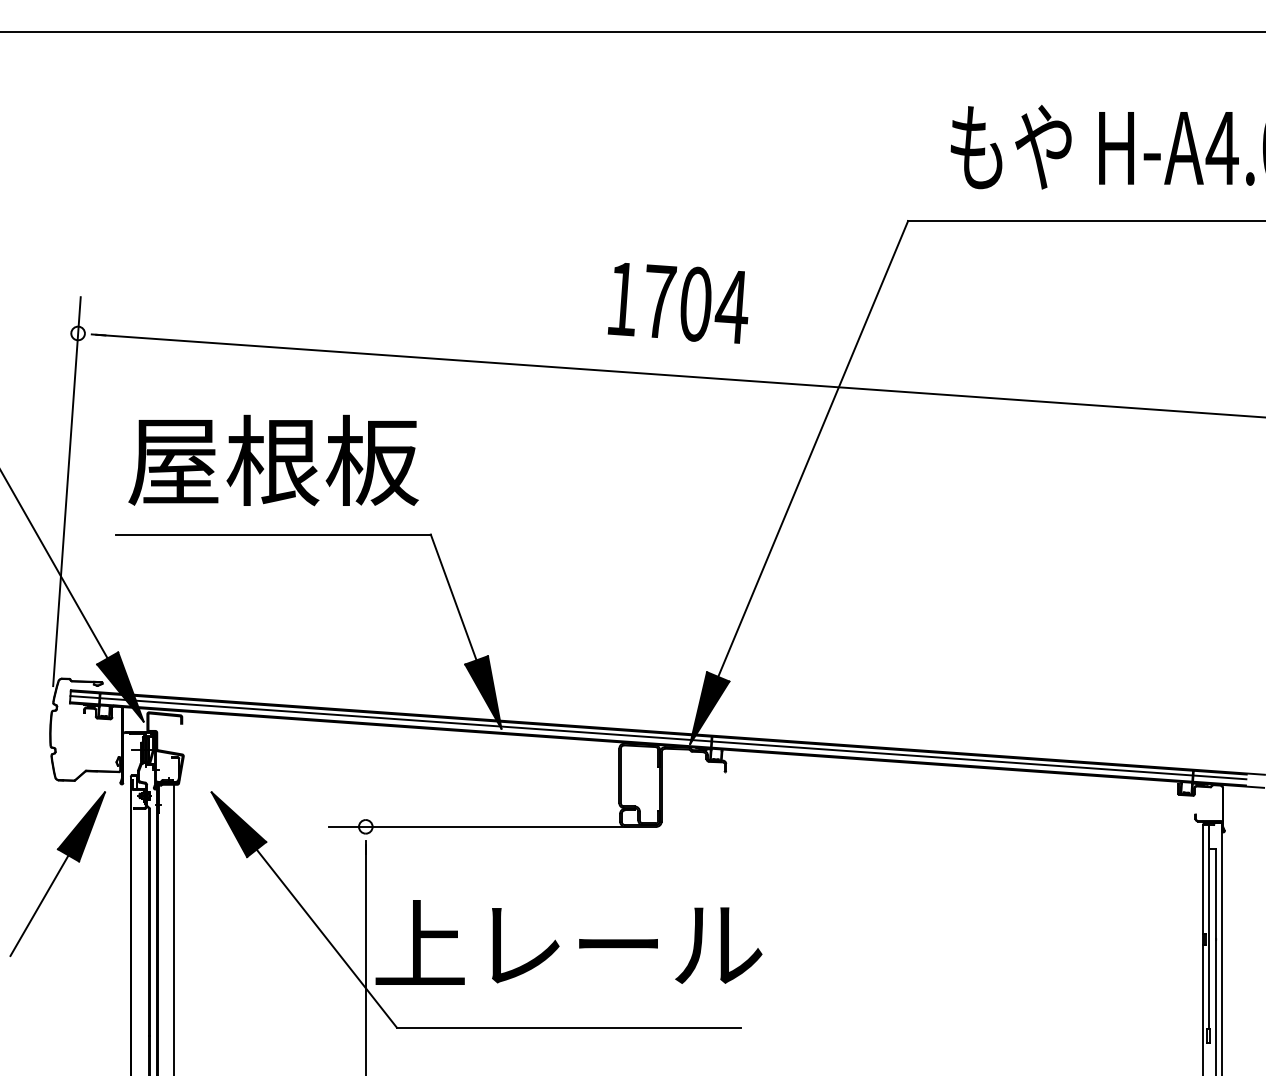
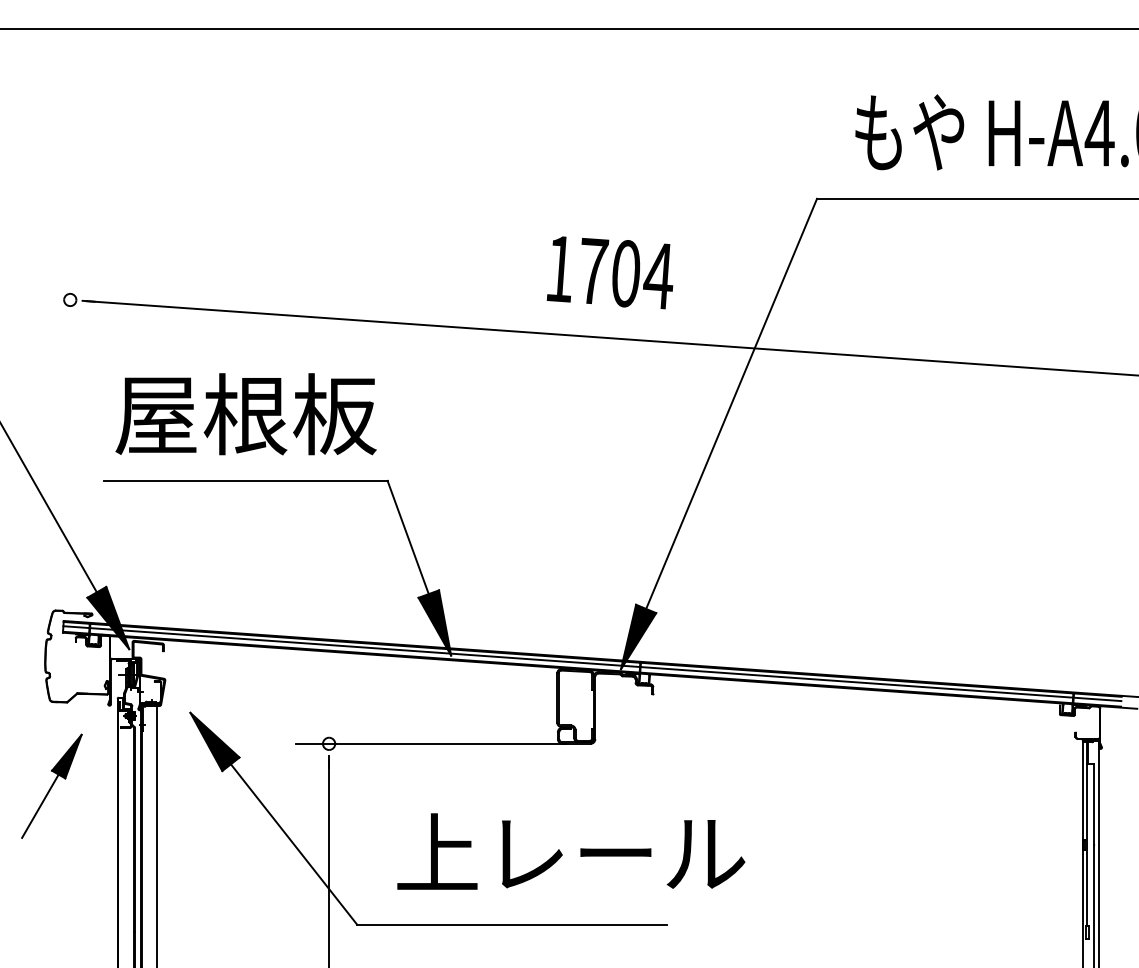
line: (66, 491) -> (59, 442), removed
part: (57, 873) -> (51, 785), size x0.7
text: (568, 942) -> (570, 851), moved

